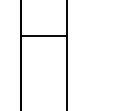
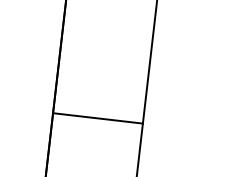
line: (43, 35) -> (97, 117), moved

